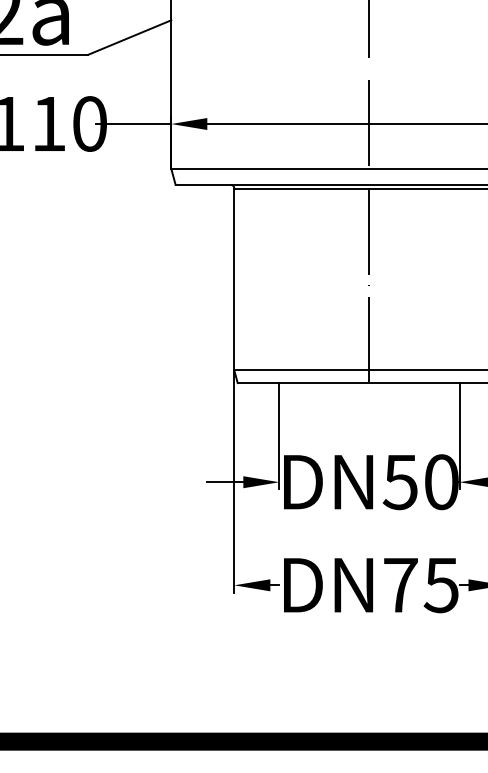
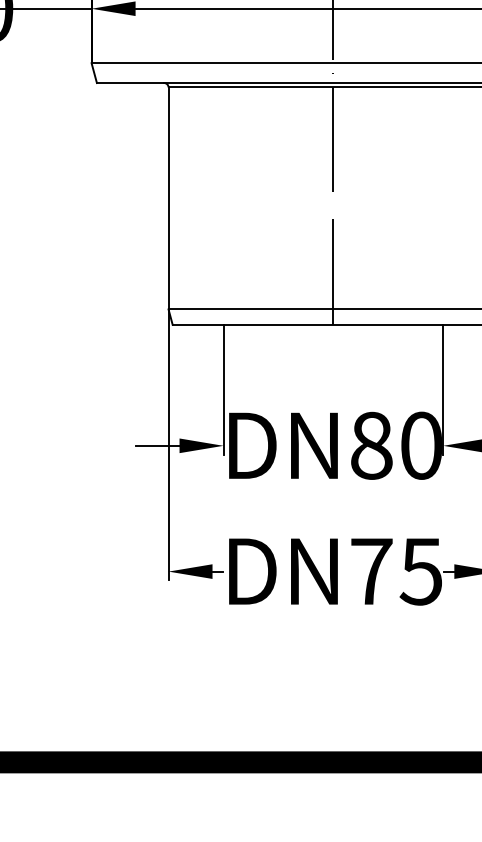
text: (399, 482) -> (370, 446), DN50 -> DN80

